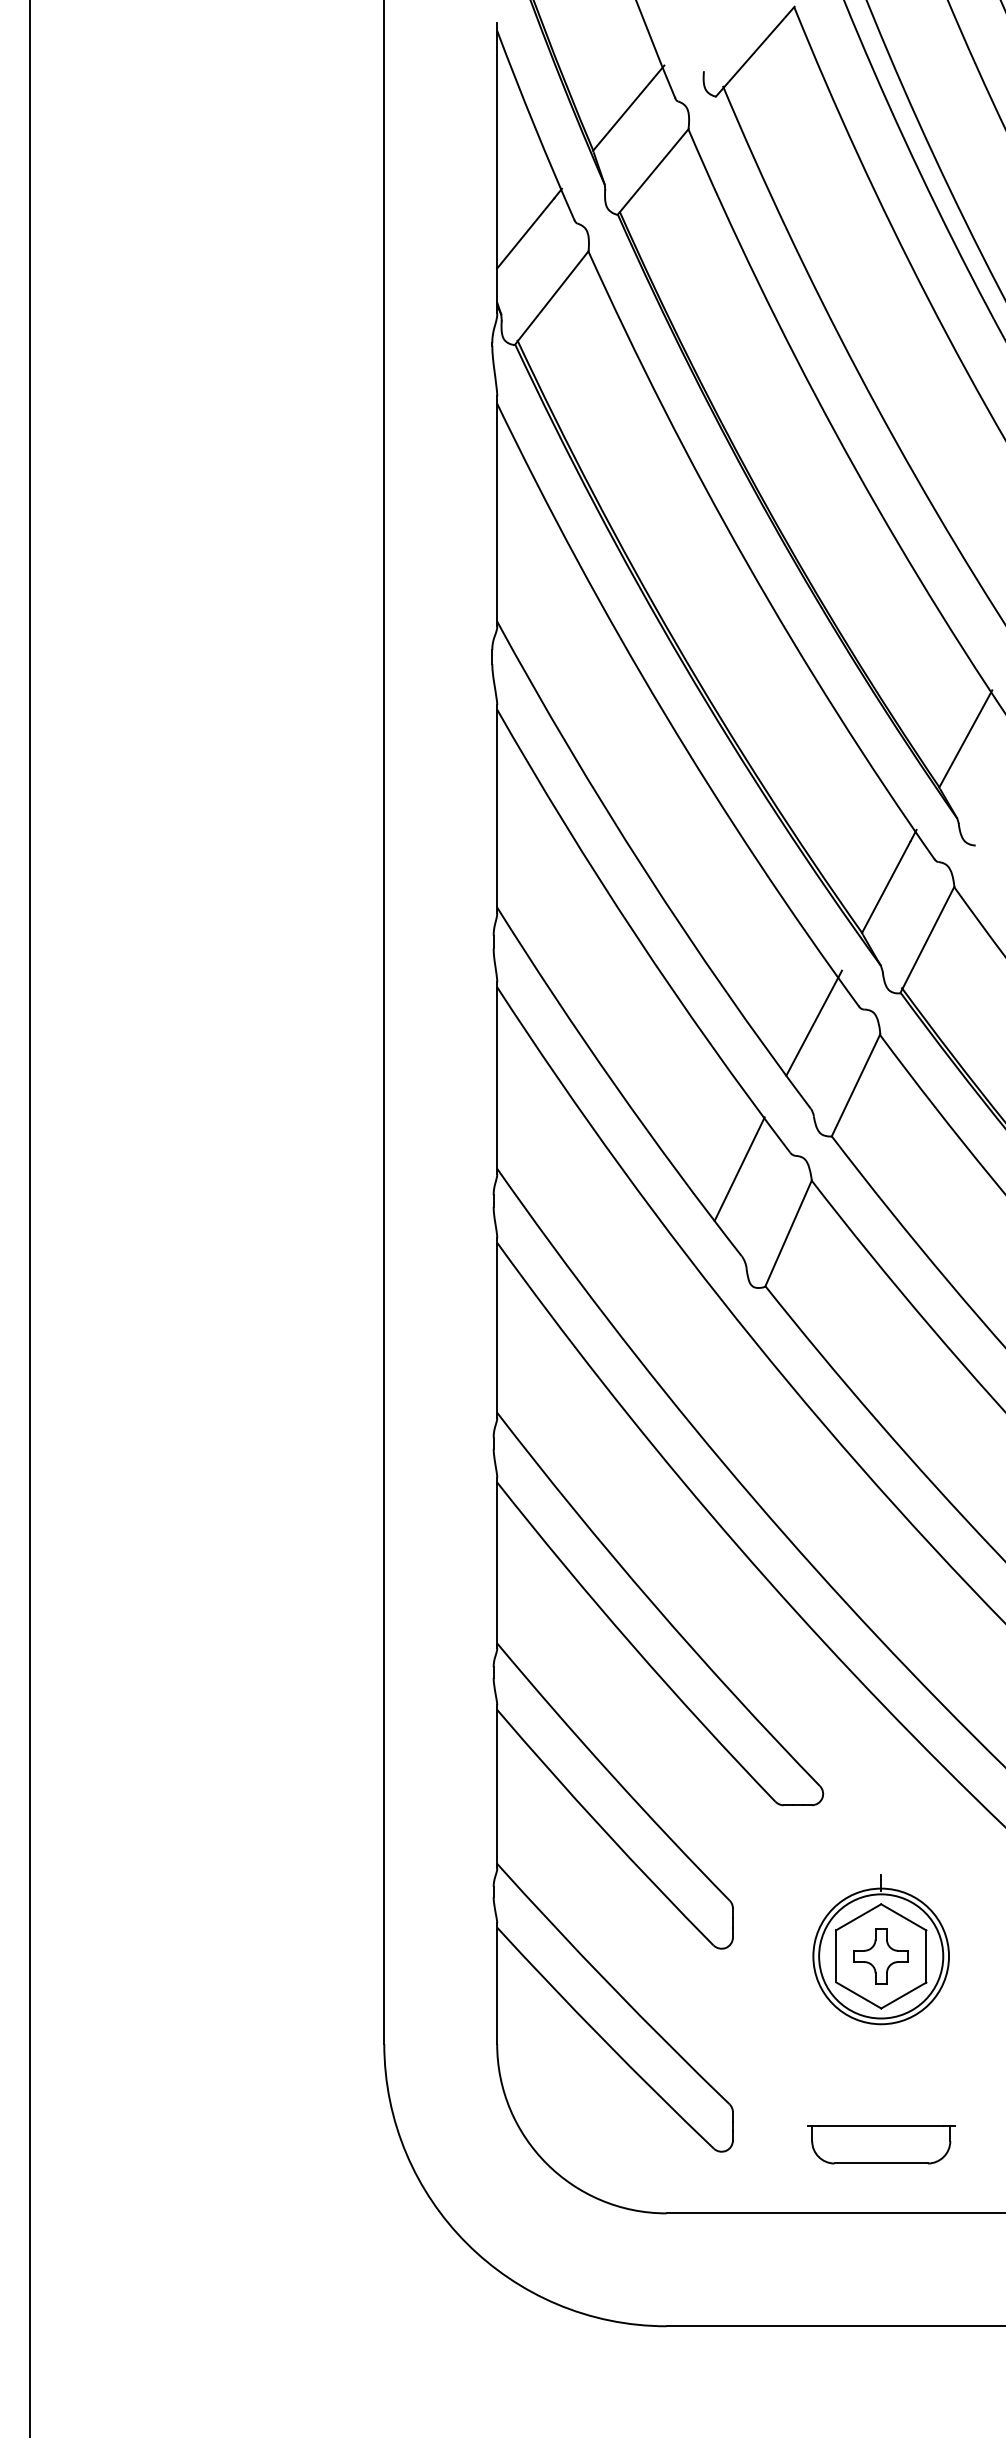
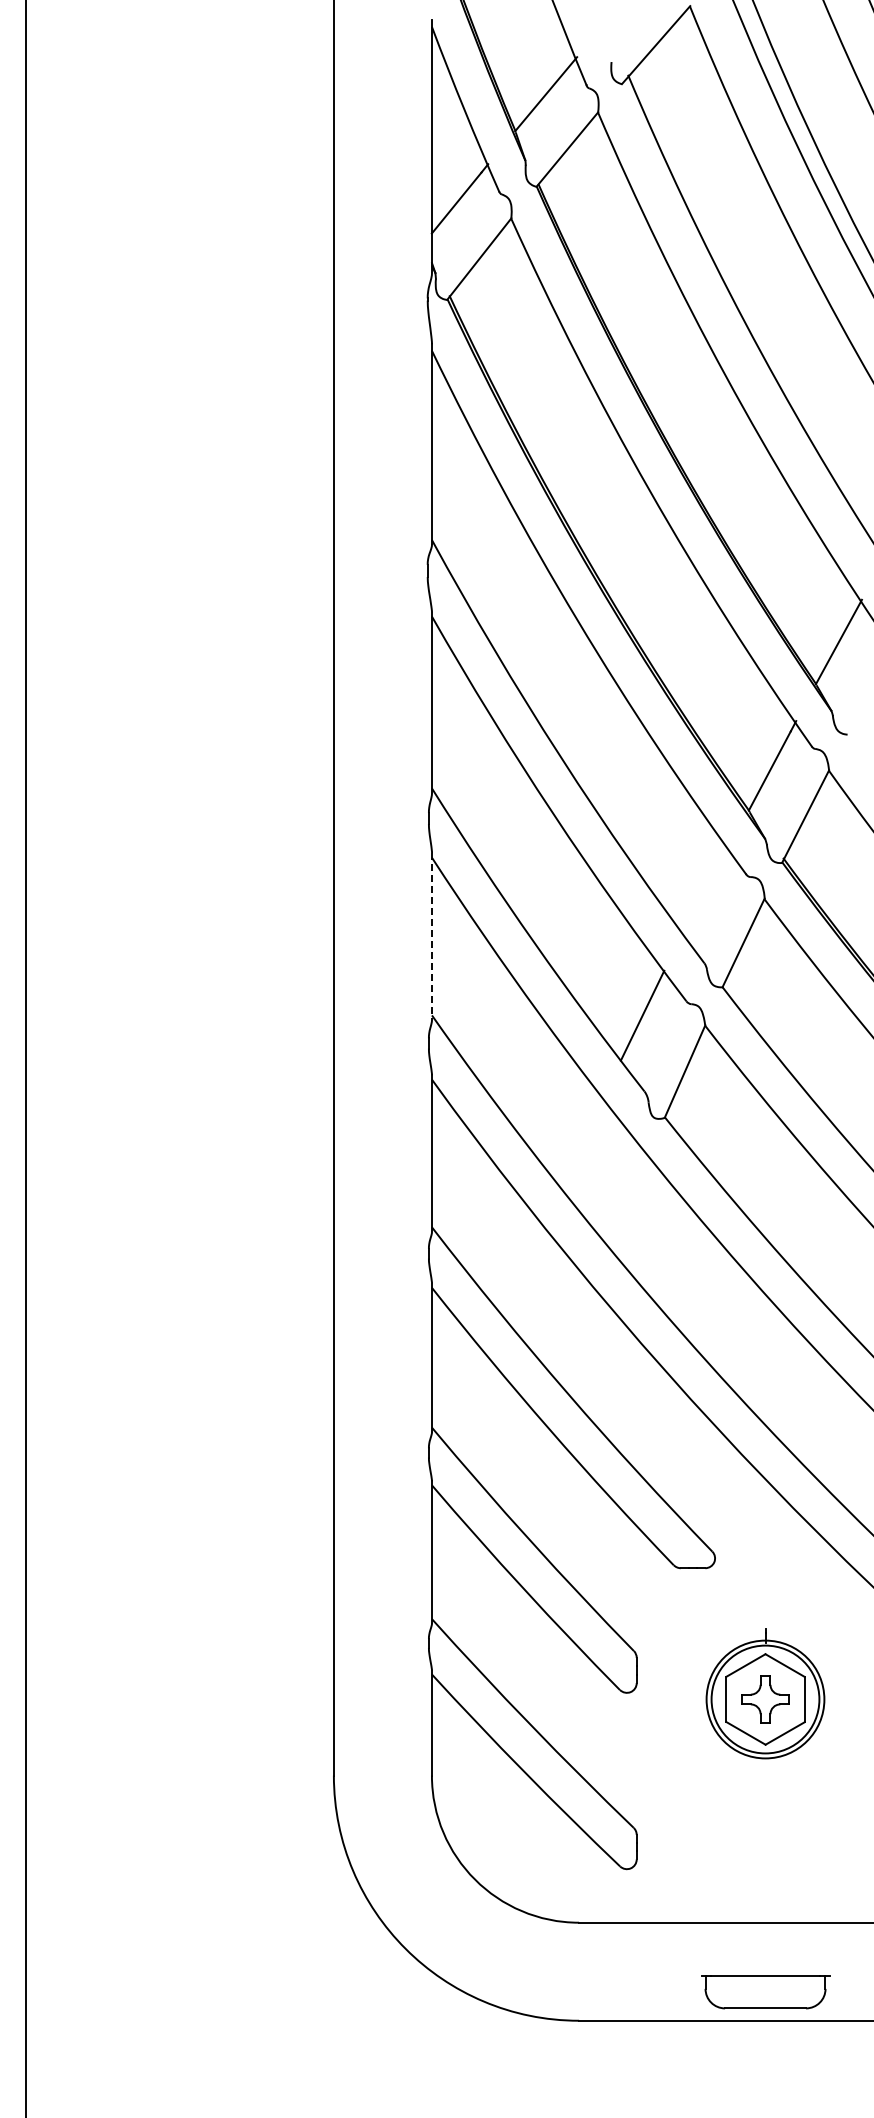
line: (814, 1022) -> (707, 888), removed
line: (497, 1077) -> (432, 936), solid -> dashed
part: (881, 2145) -> (765, 1992), moved

